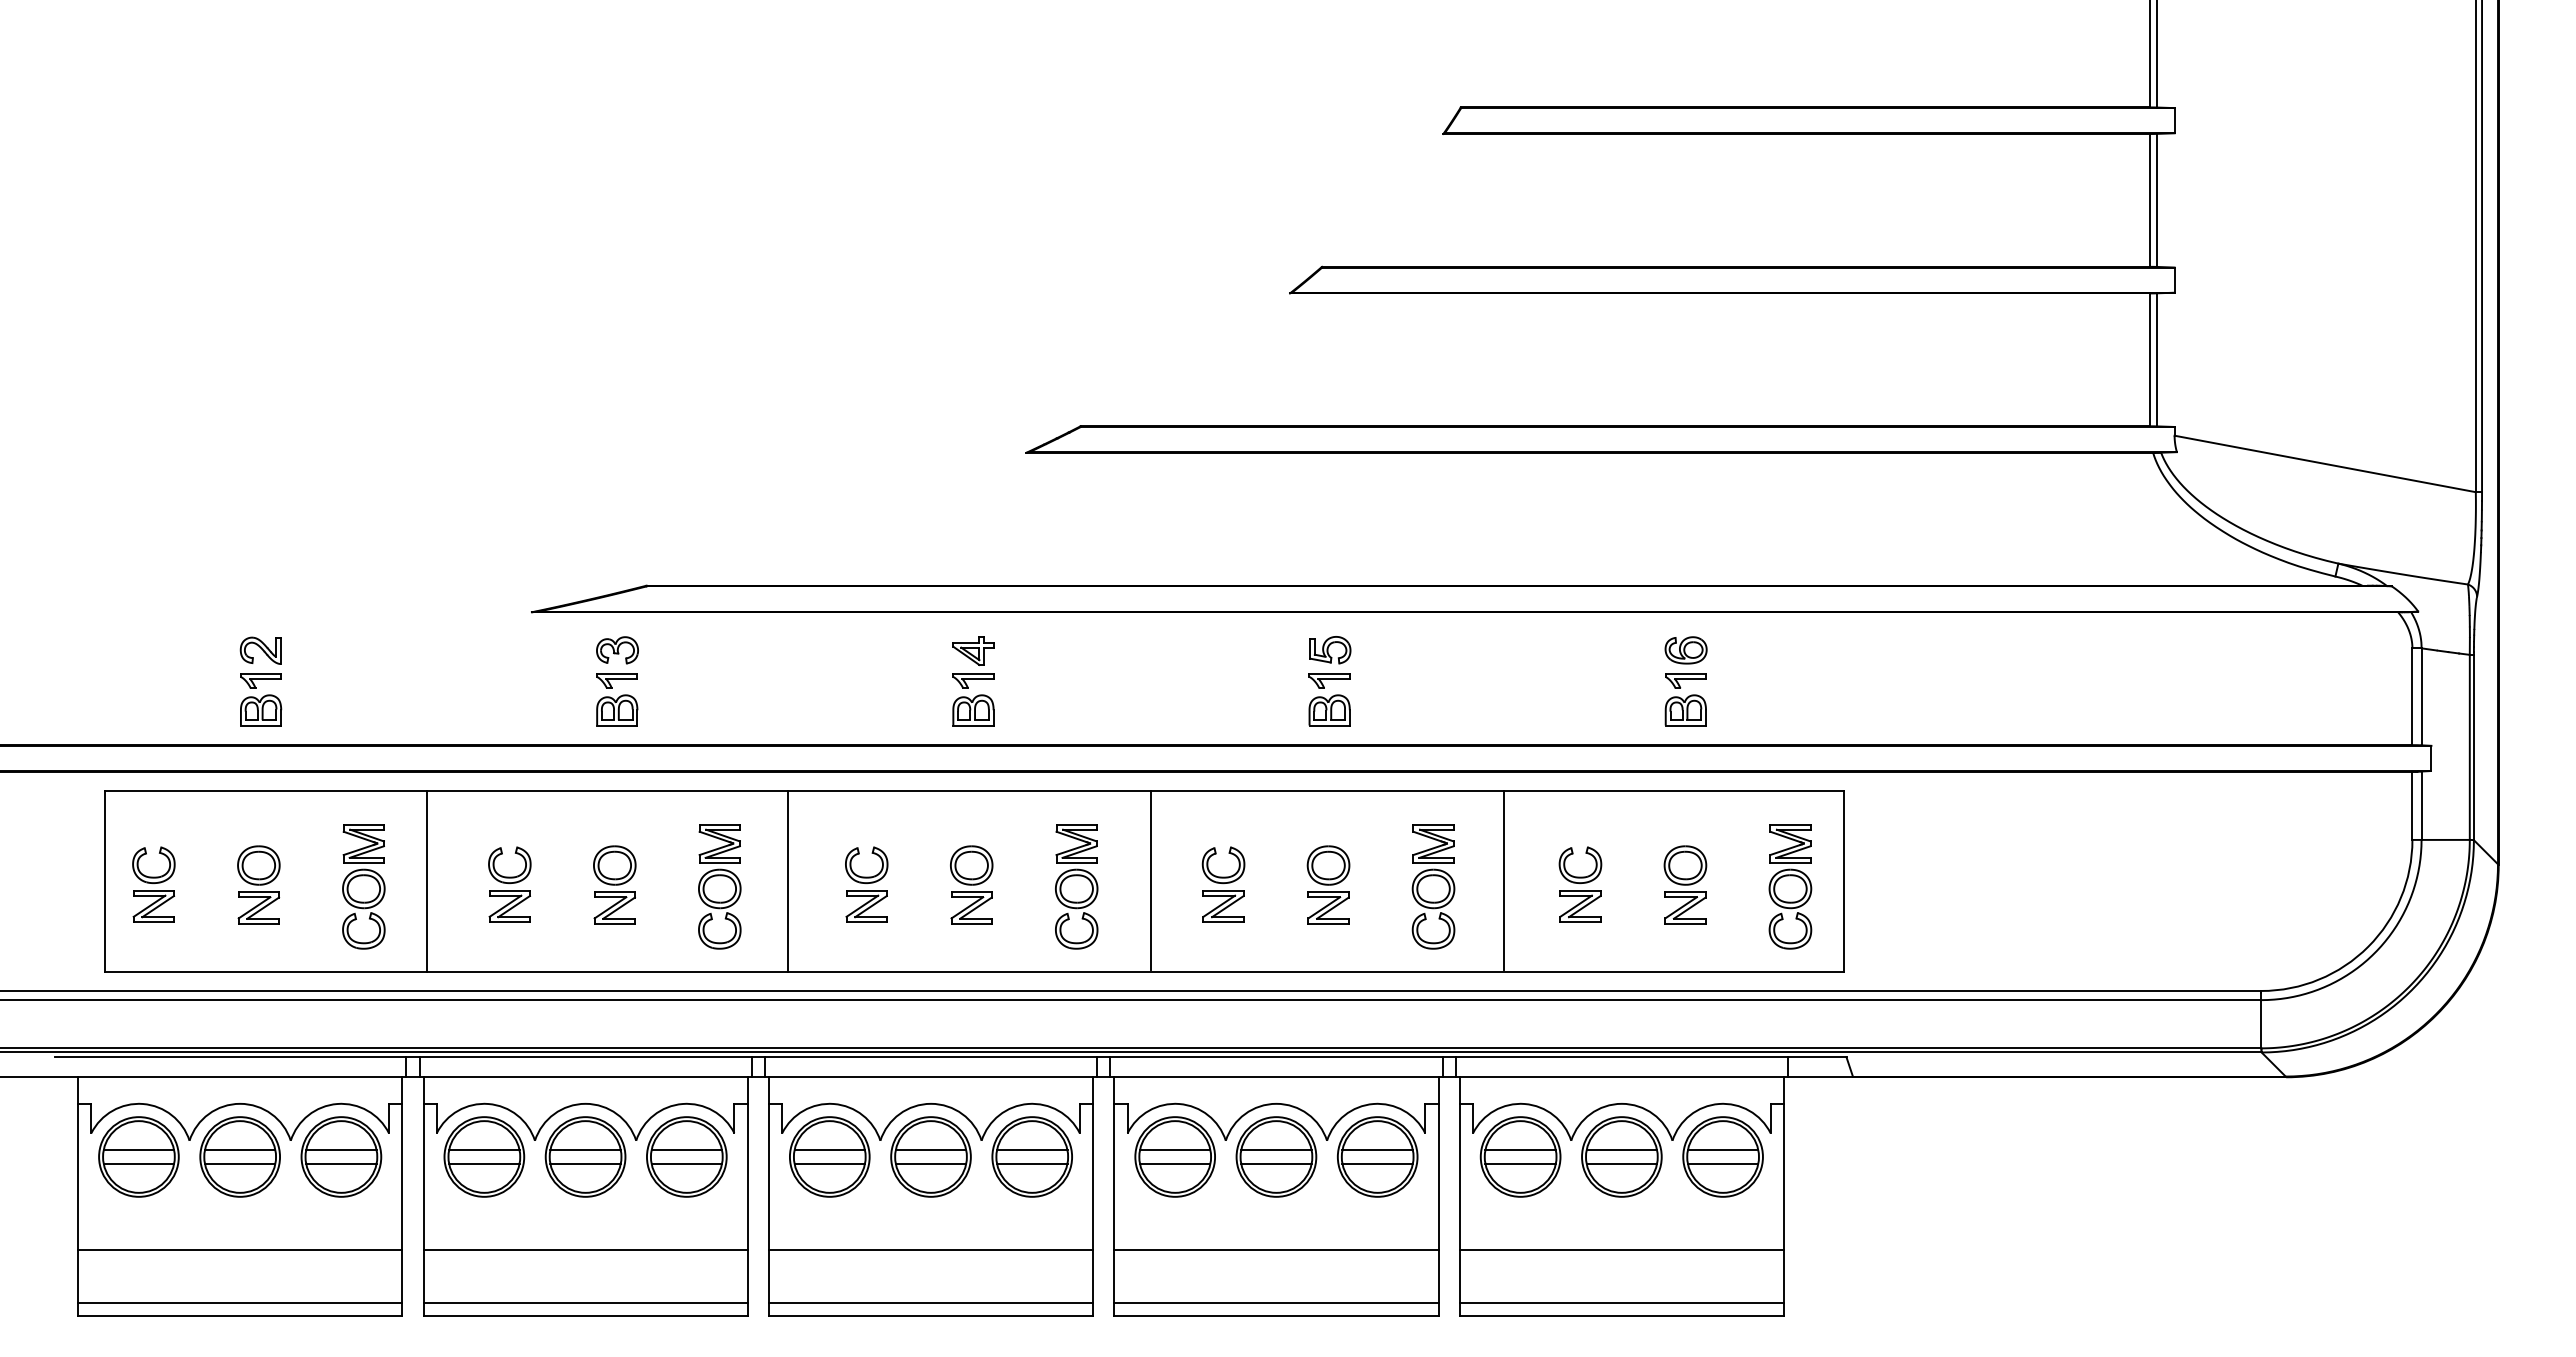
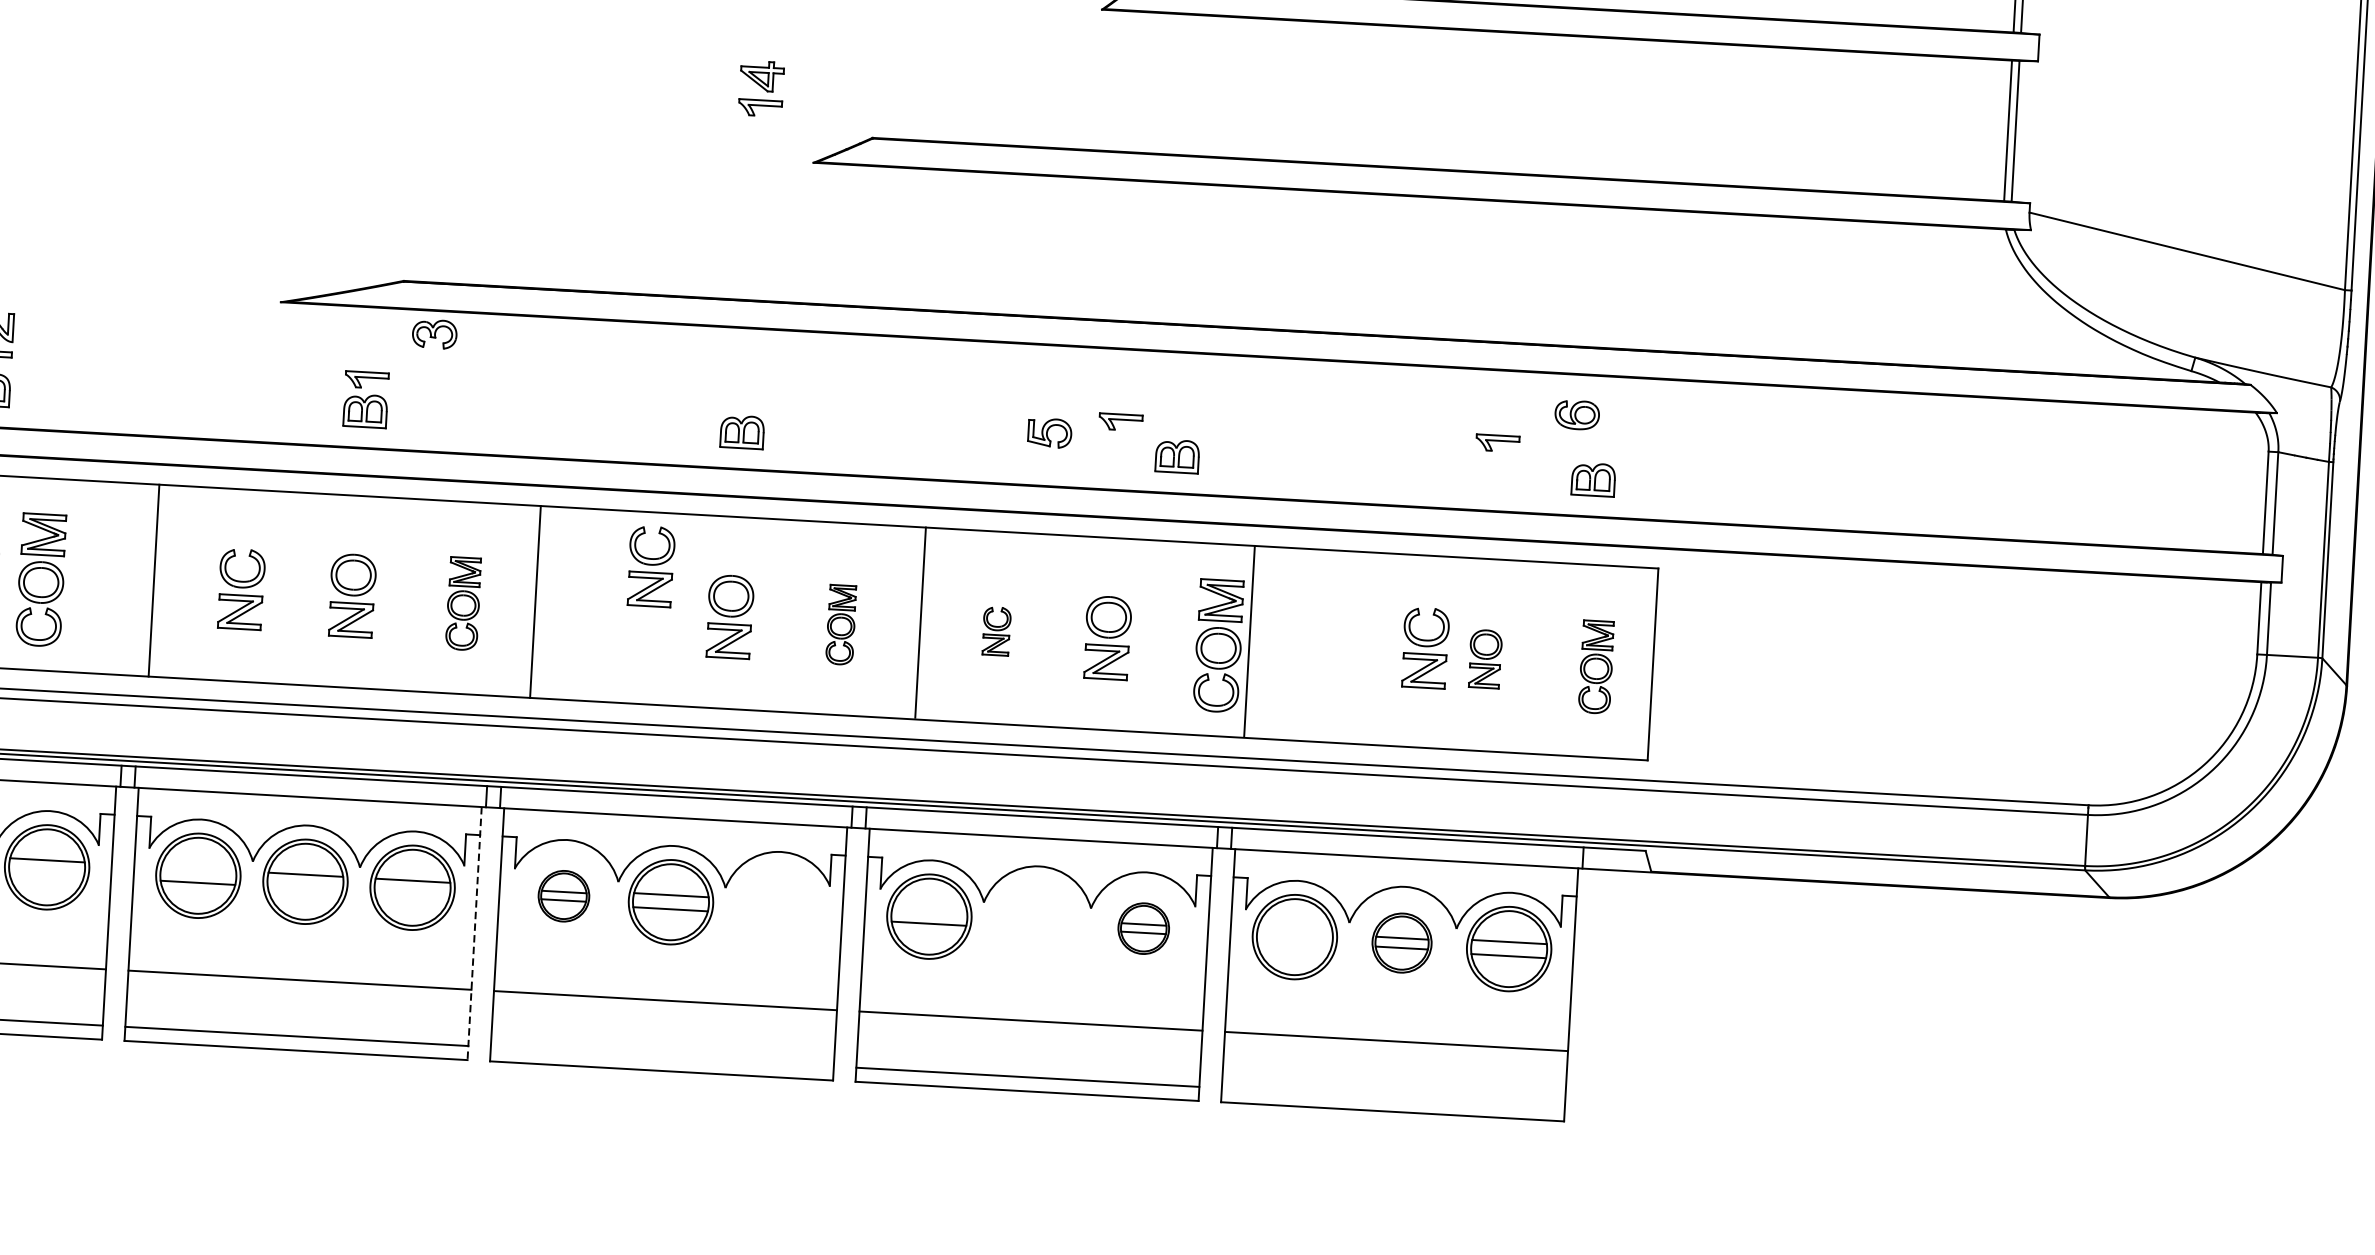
part: (617, 650) -> (434, 334), moved
part: (1330, 650) -> (1050, 433), moved
part: (1685, 650) -> (1576, 415), moved
part: (973, 662) -> (761, 88), moved
part: (1329, 710) -> (1177, 456), moved
part: (1685, 710) -> (1593, 479), moved
line: (1504, 880) -> (1249, 641), moved
part: (866, 884) -> (651, 566), moved
part: (1223, 884) -> (996, 631), size x0.6
part: (1580, 884) -> (1425, 647), moved
part: (1685, 884) -> (1485, 658), size x0.7
part: (363, 886) -> (40, 579), moved
part: (719, 886) -> (463, 603), size x0.7
part: (1076, 886) -> (840, 624), size x0.6
part: (1790, 886) -> (1596, 666), size x0.7
line: (484, 1150) -> (198, 868), removed
line: (1174, 1150) -> (929, 909), removed
line: (1520, 1150) -> (1295, 930), removed
part: (829, 1156) -> (563, 895), size x0.6
part: (1031, 1156) -> (777, 907), removed
part: (1276, 1156) -> (1036, 922), removed
part: (1377, 1156) -> (1143, 928), size x0.6
part: (1621, 1156) -> (1401, 942), size x0.7
line: (341, 1163) -> (46, 874), removed
line: (585, 1163) -> (305, 888), removed
line: (686, 1163) -> (411, 894), removed
line: (1520, 1163) -> (1294, 944), removed
line: (747, 1196) -> (474, 933), solid -> dashed
line: (930, 1303) -> (661, 1057), removed
line: (1621, 1303) -> (1392, 1098), removed

